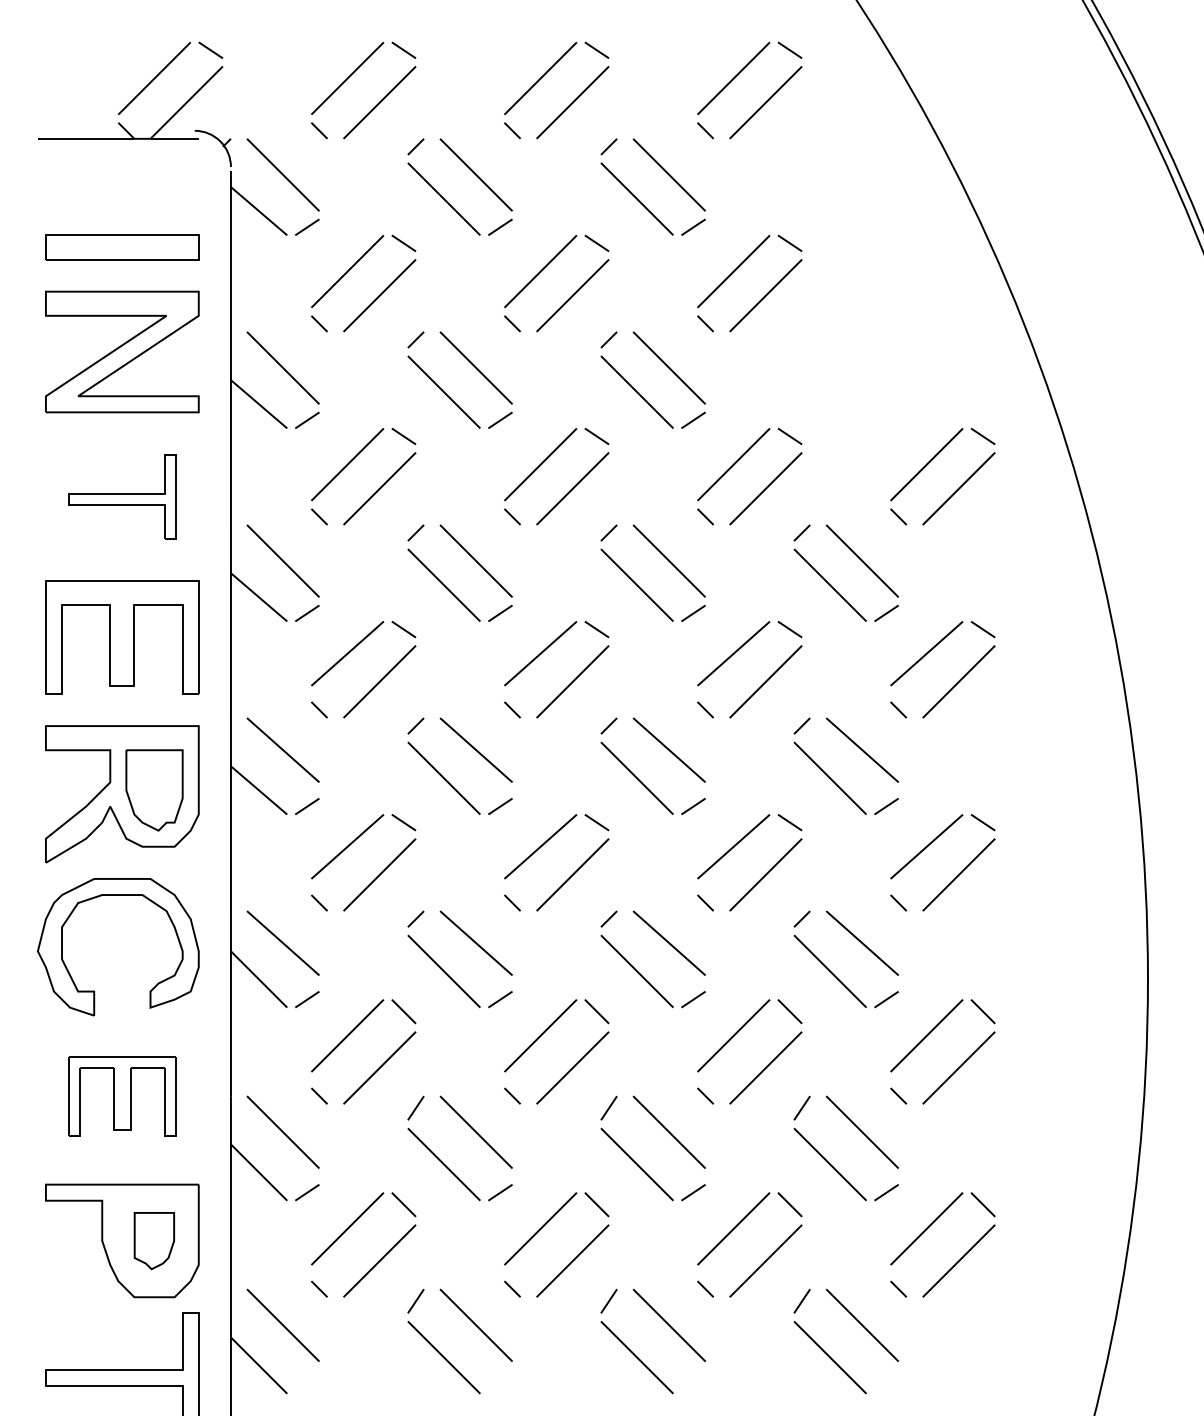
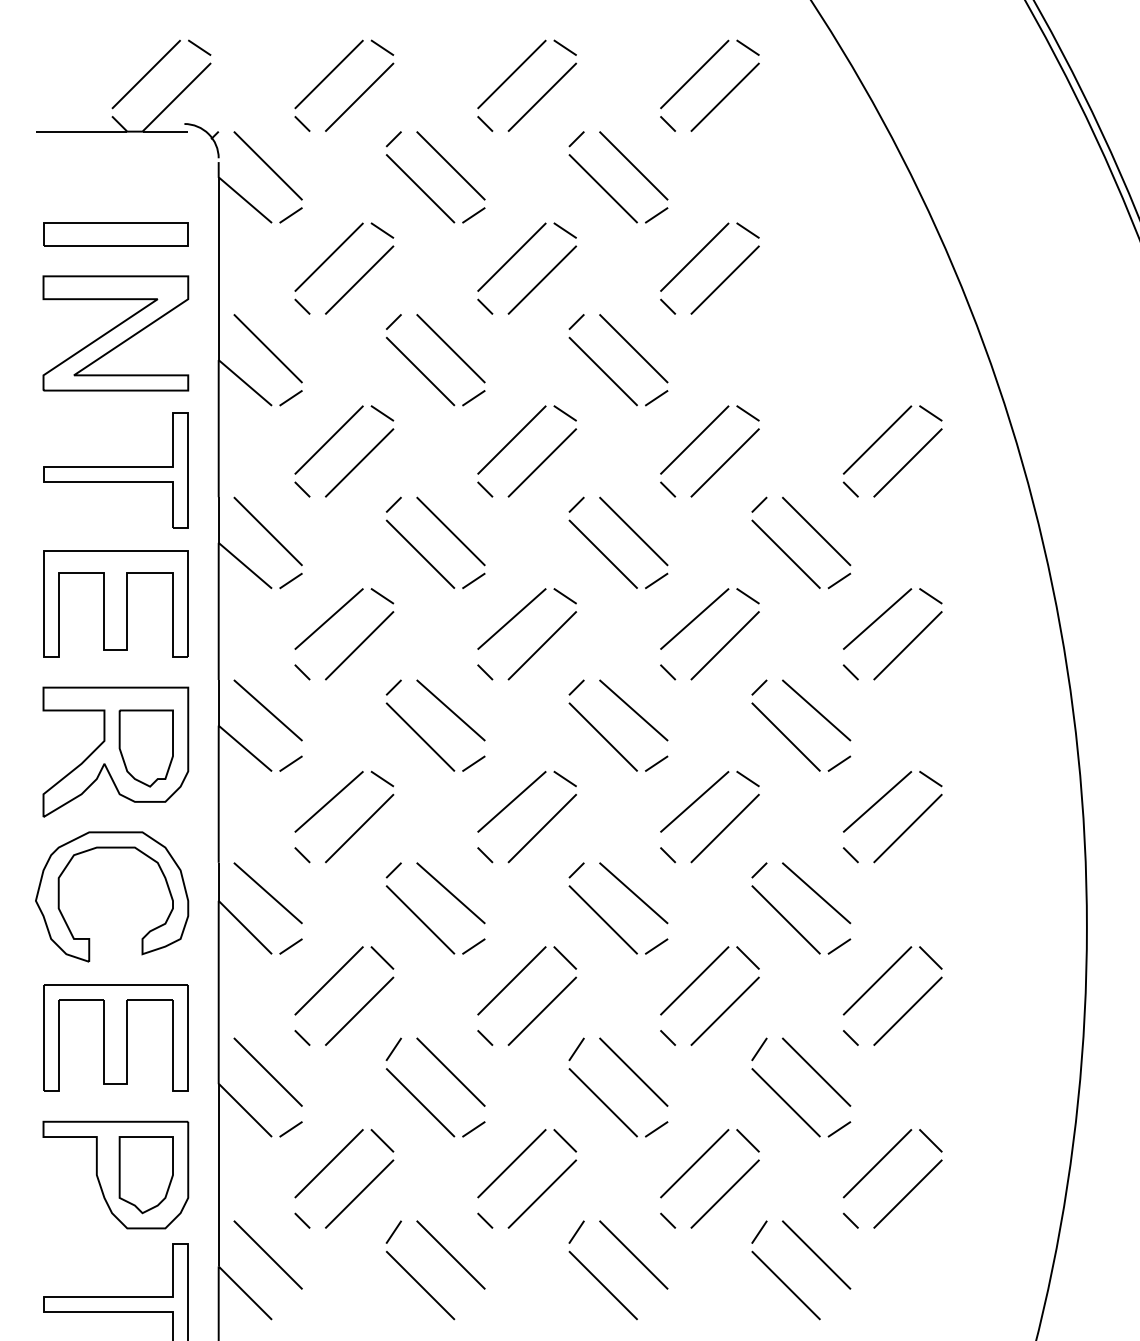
part: (121, 496) -> (115, 470), size x1.43
part: (121, 1095) -> (115, 1037), size x1.43
part: (153, 1241) -> (145, 1175), size x1.43

